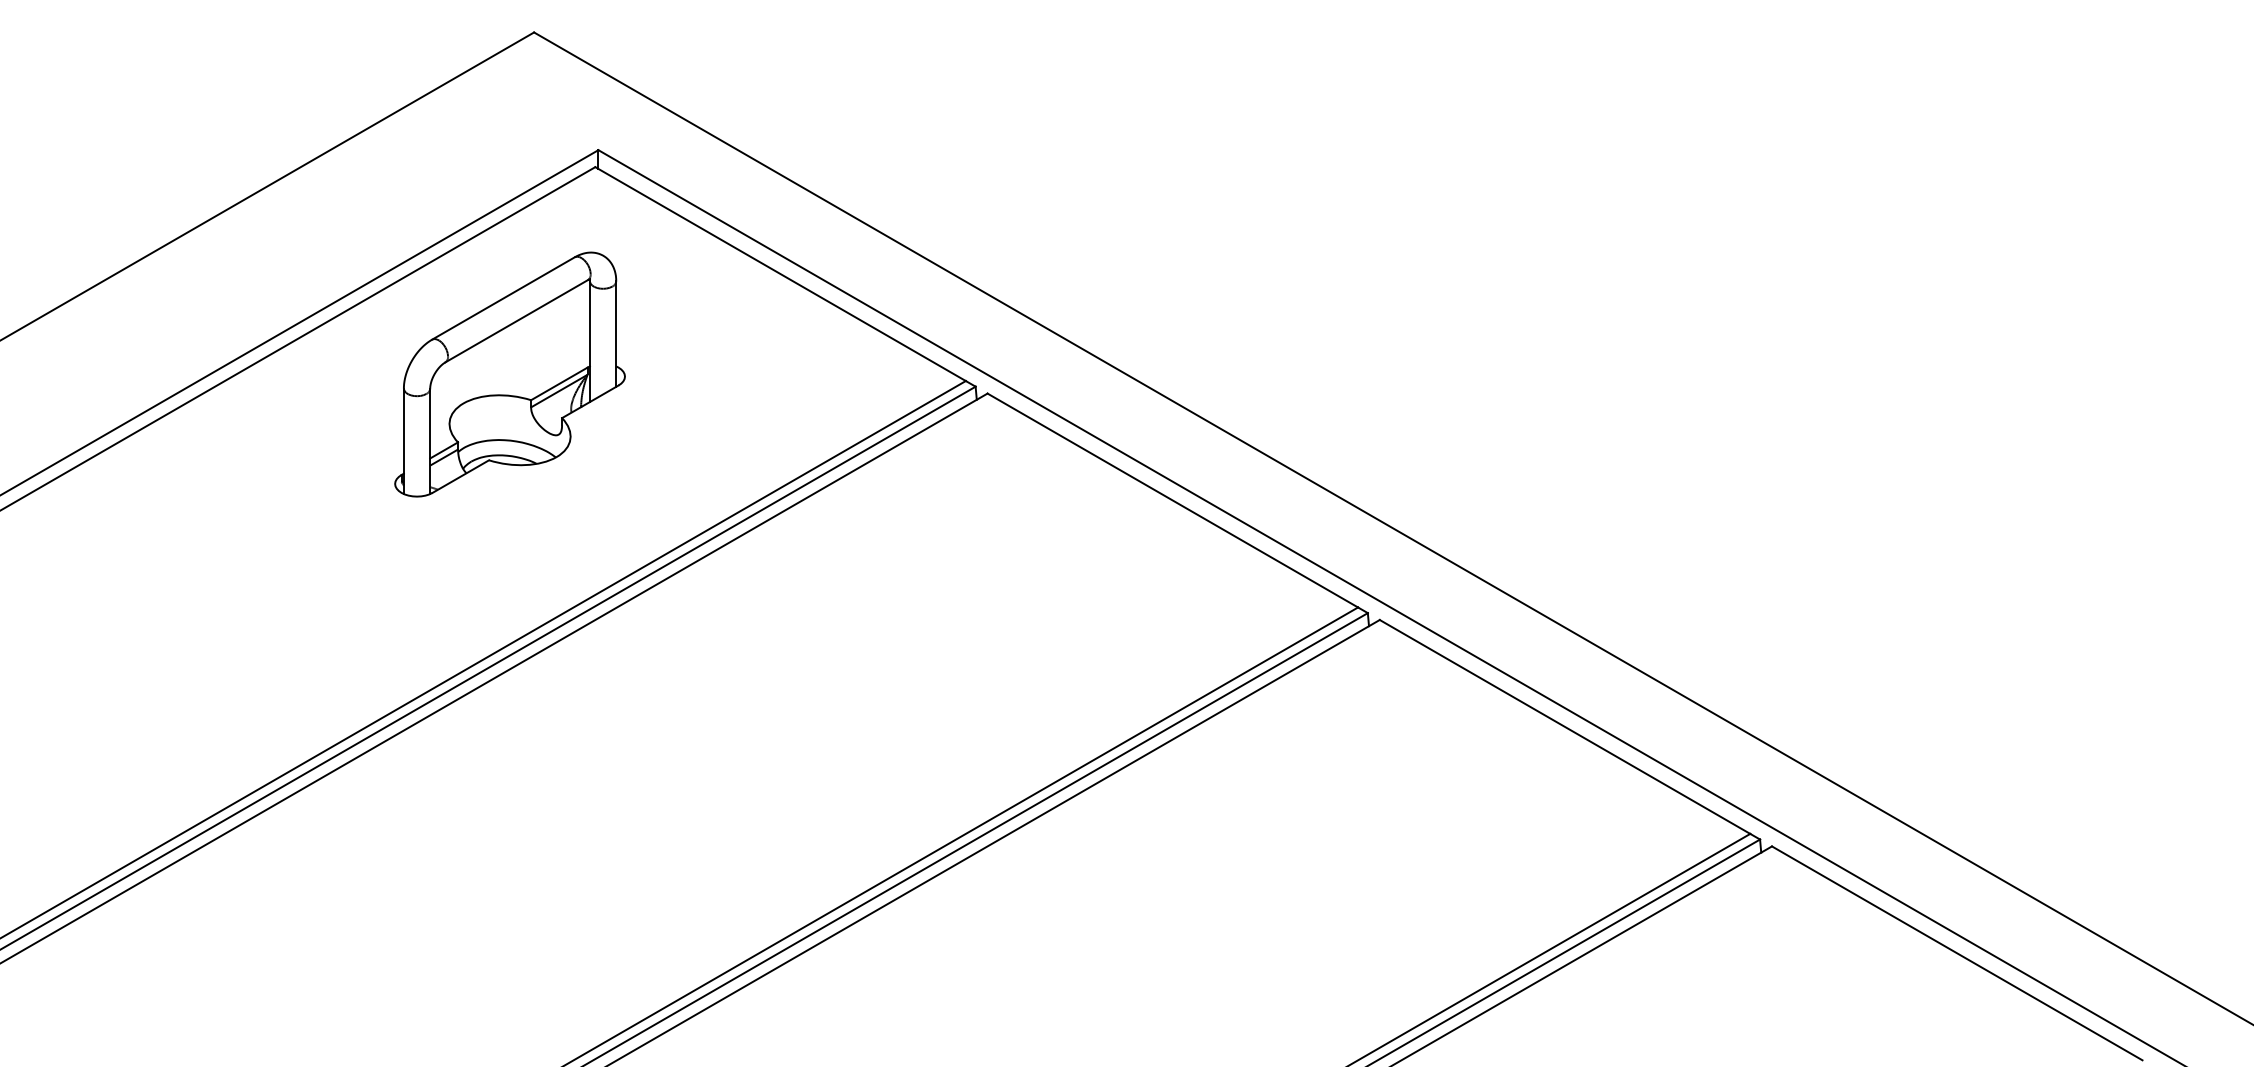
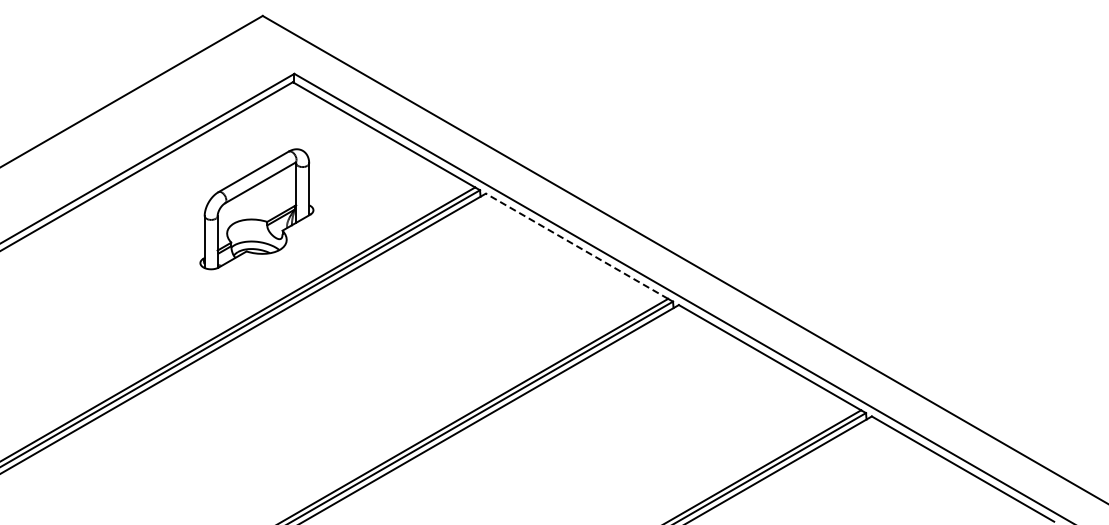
part: (509, 374) -> (256, 209), moved
line: (1171, 500) -> (576, 246), solid -> dashed

